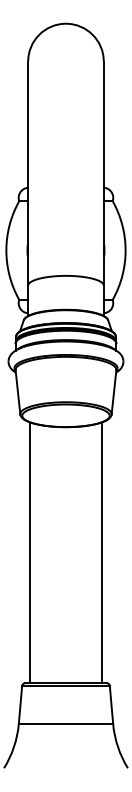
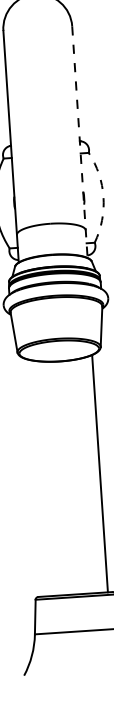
line: (103, 189) -> (79, 142), solid -> dashed
arc: (125, 250) -> (103, 197), solid -> dashed
line: (30, 552) -> (35, 477), removed

